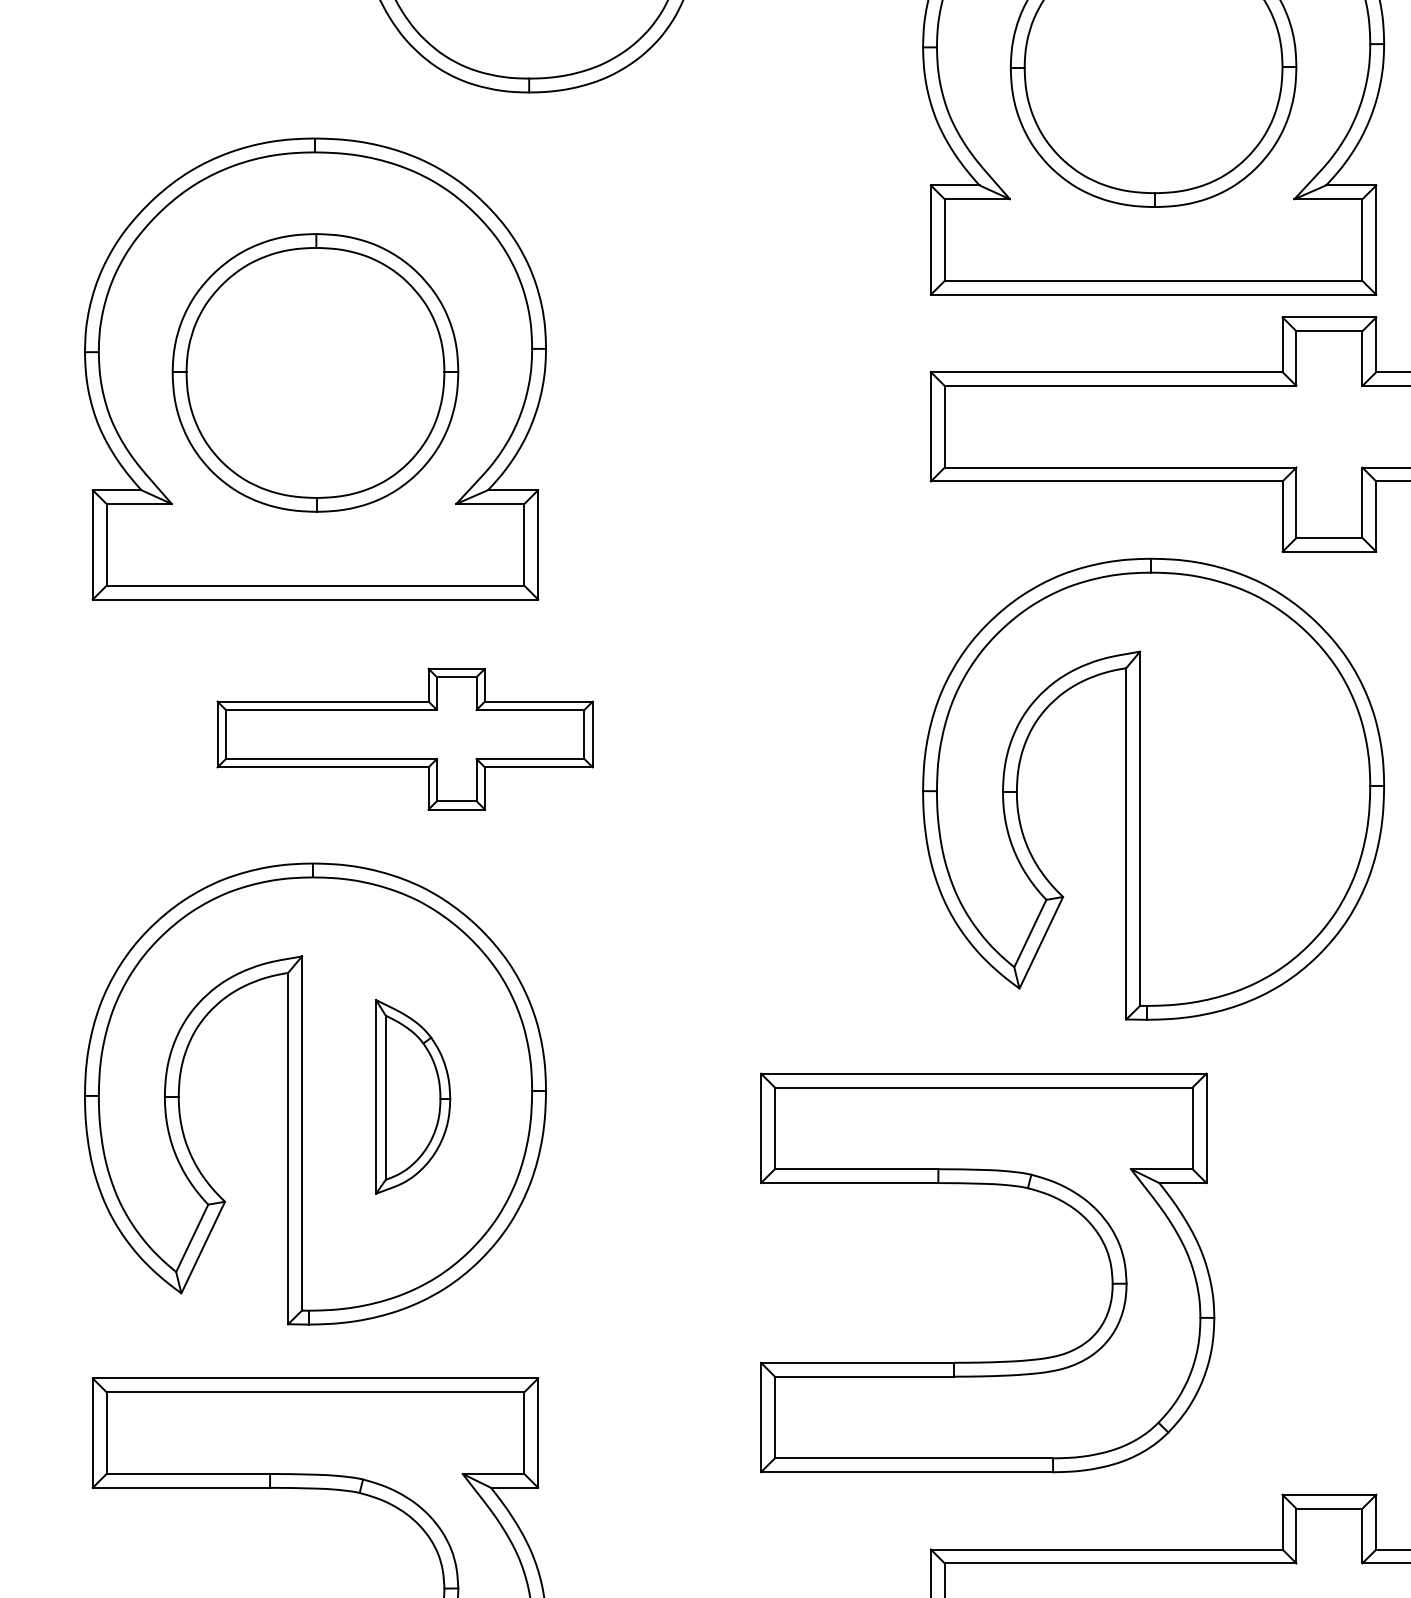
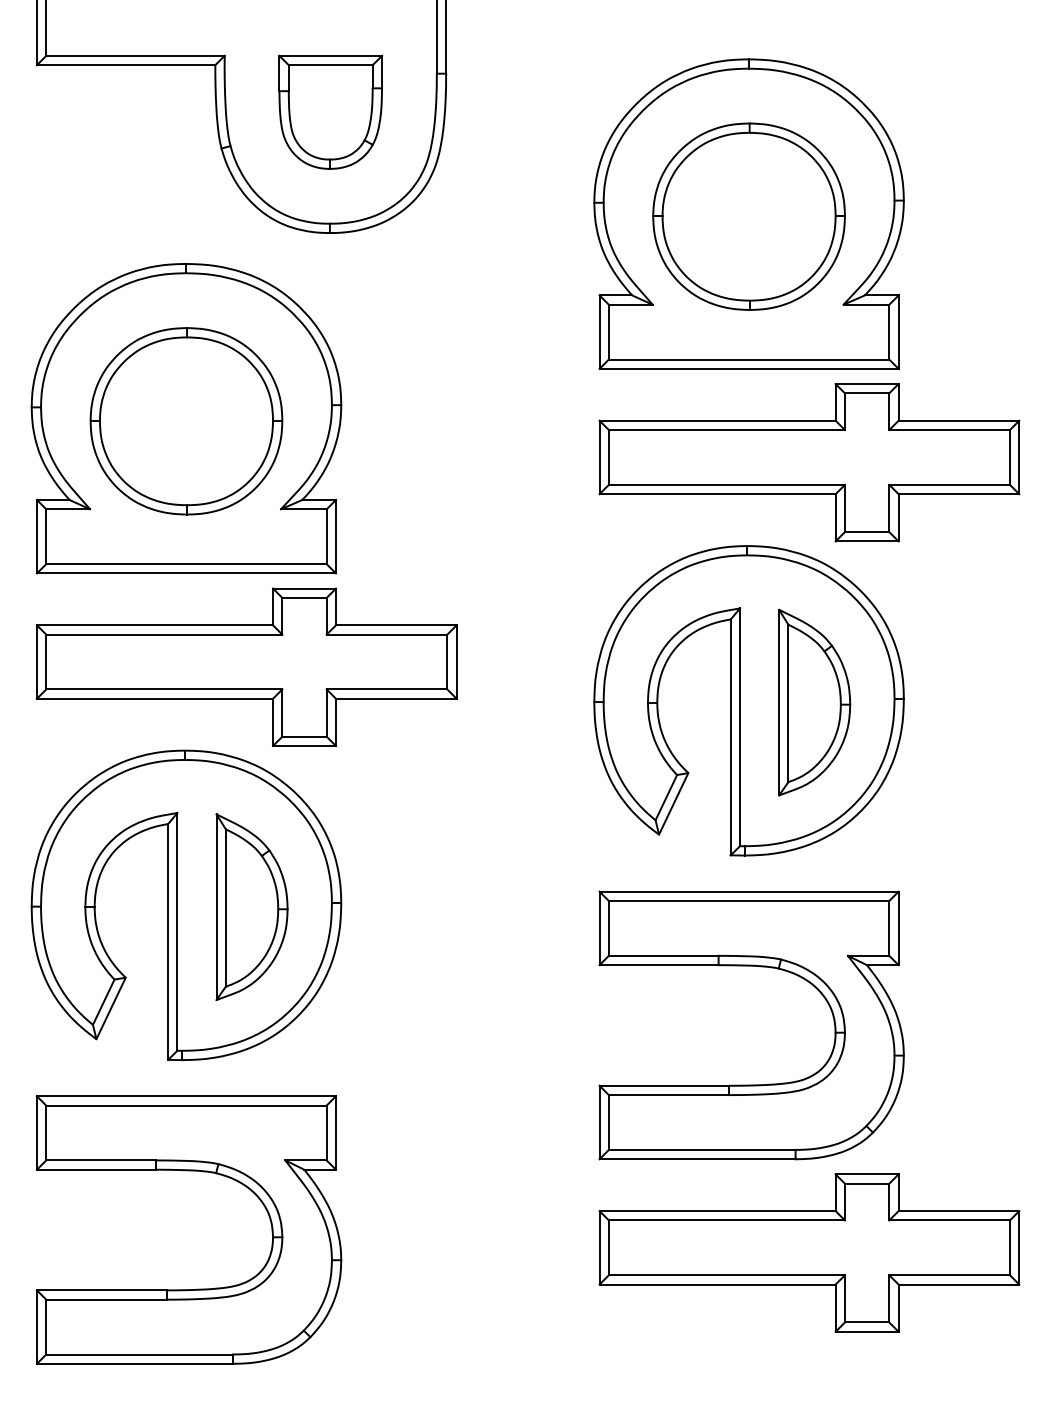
part: (404, 738) -> (246, 666), size x1.67
part: (1251, 791) -> (814, 702), added
part: (412, 1097) -> (251, 907), size x1.43
part: (1000, 1186) -> (760, 967), moved

